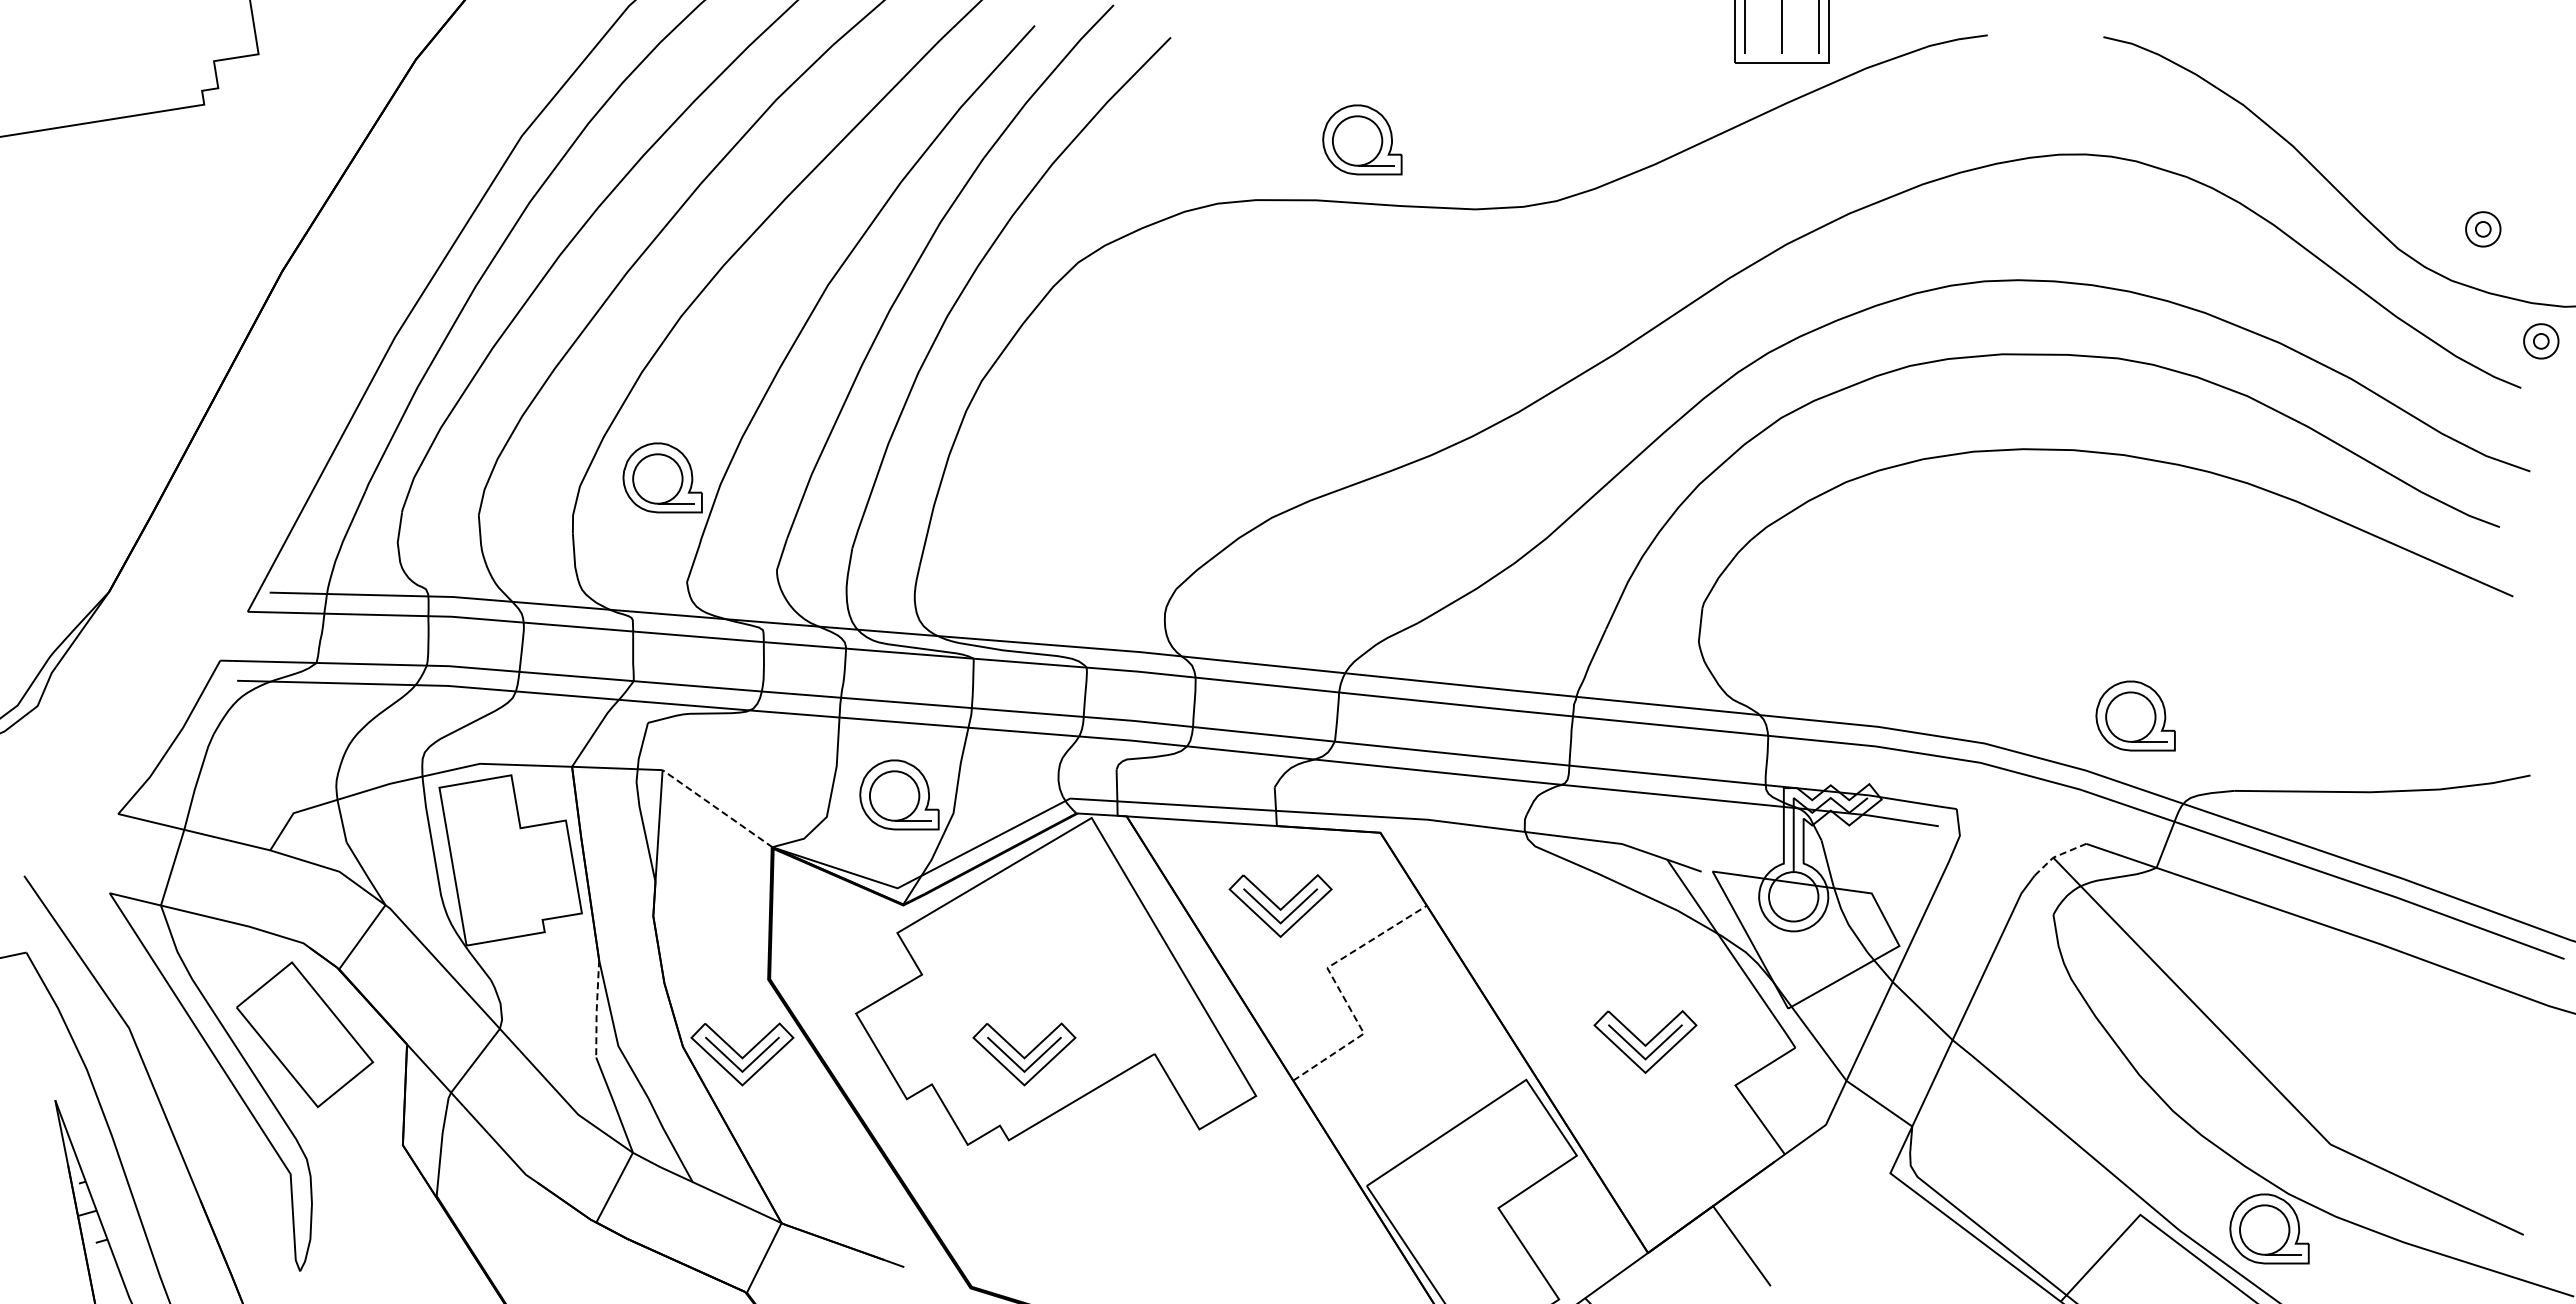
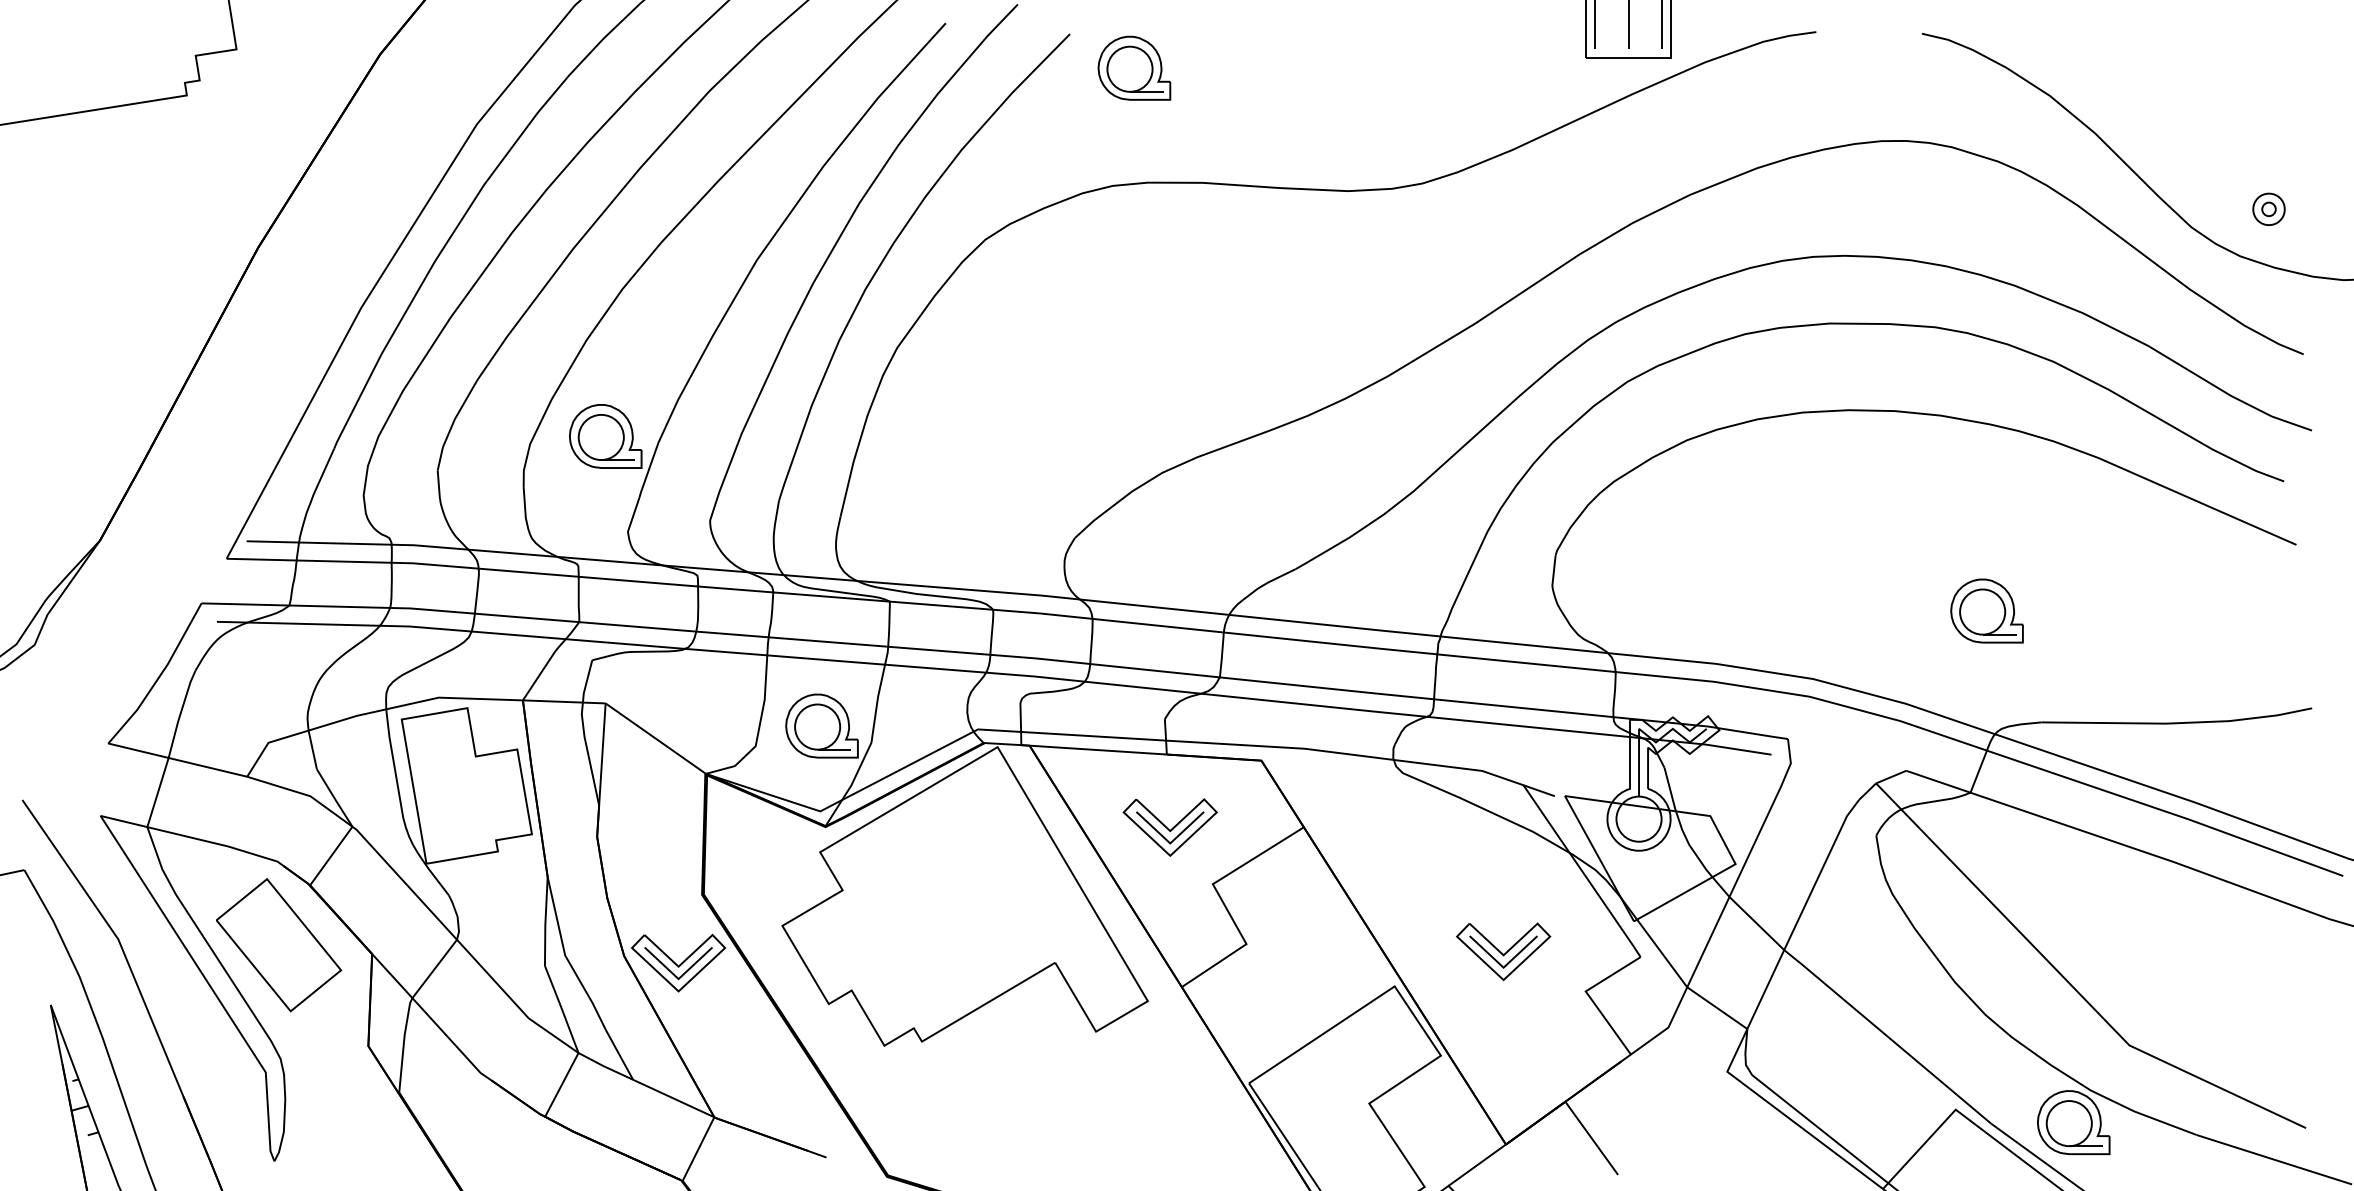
part: (1362, 139) -> (1134, 67), moved
part: (2541, 341) -> (2322, 311), removed
part: (2135, 715) -> (1986, 610), moved
line: (717, 808) -> (655, 738), dashed -> solid
line: (2057, 855) -> (1880, 781), dashed -> solid
line: (1337, 986) -> (1222, 901), dashed -> solid
line: (596, 1009) -> (545, 922), dashed -> solid
part: (1024, 1054) -> (936, 963), removed

